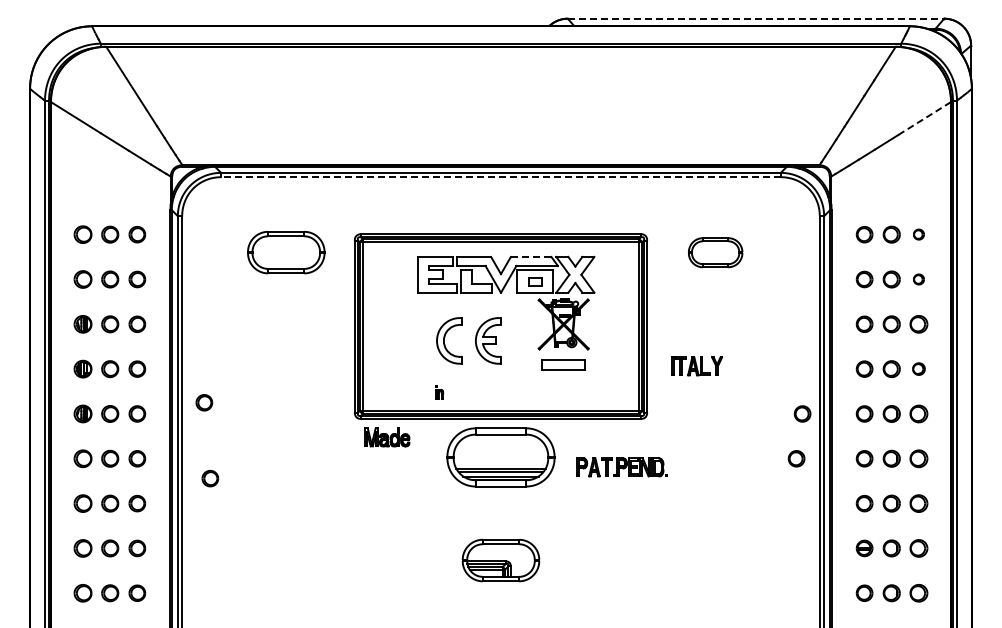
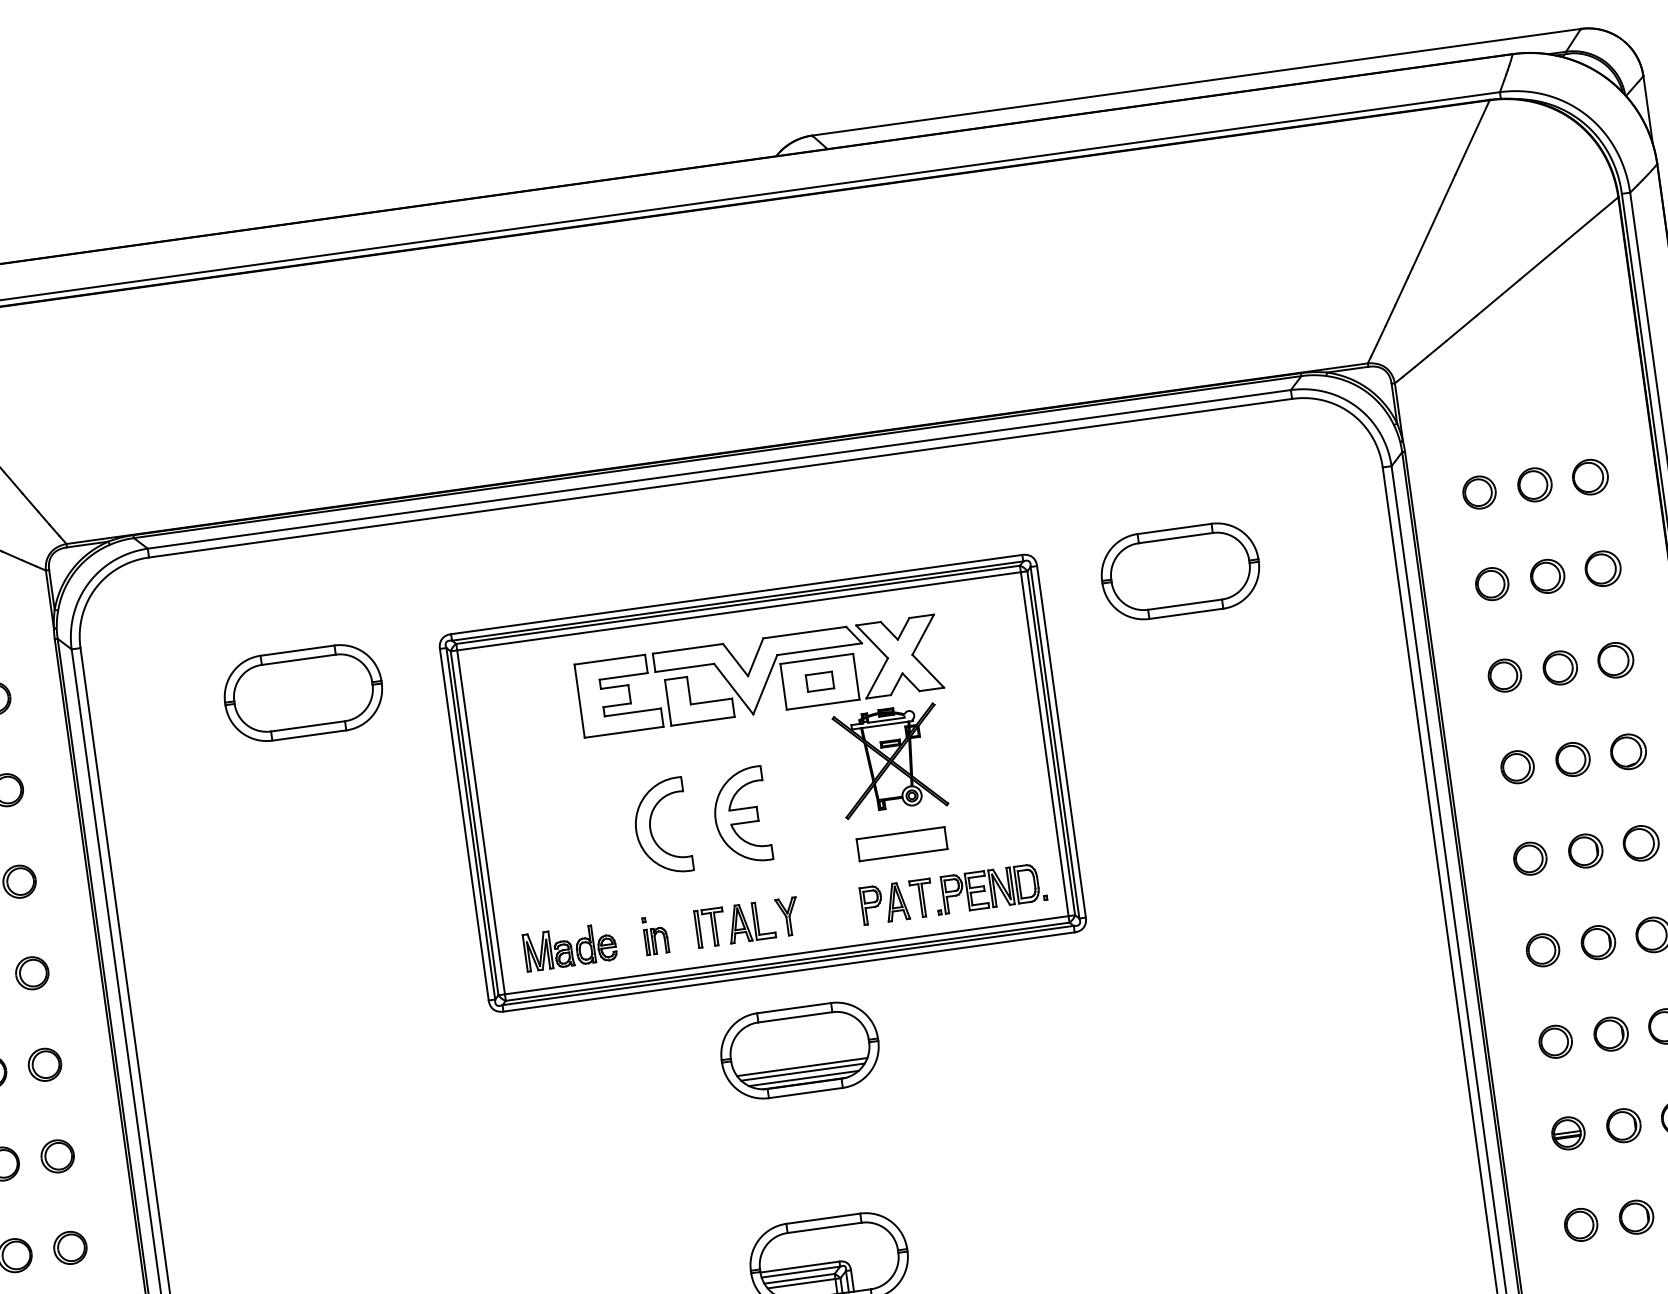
line: (756, 18) -> (1197, 81), dashed -> solid
line: (924, 118) -> (1568, 238), dashed -> solid
line: (500, 177) -> (719, 478), dashed -> solid
part: (918, 234) -> (1589, 476), size x1.67
part: (715, 252) -> (1180, 571), size x1.43
line: (530, 256) -> (803, 631), dashed -> solid
part: (918, 279) -> (1602, 568), size x1.67
part: (697, 366) -> (747, 922), moved
part: (918, 368) -> (1627, 750), size x1.43
part: (439, 391) -> (655, 933), size x1.43
part: (204, 402) -> (178, 1022), removed
part: (802, 413) -> (1403, 875), removed
part: (387, 437) -> (570, 947), moved
part: (500, 457) -> (799, 1050), size x0.71
part: (796, 458) -> (1403, 968), removed
part: (621, 467) -> (952, 894), moved
part: (210, 478) -> (212, 1175), removed

